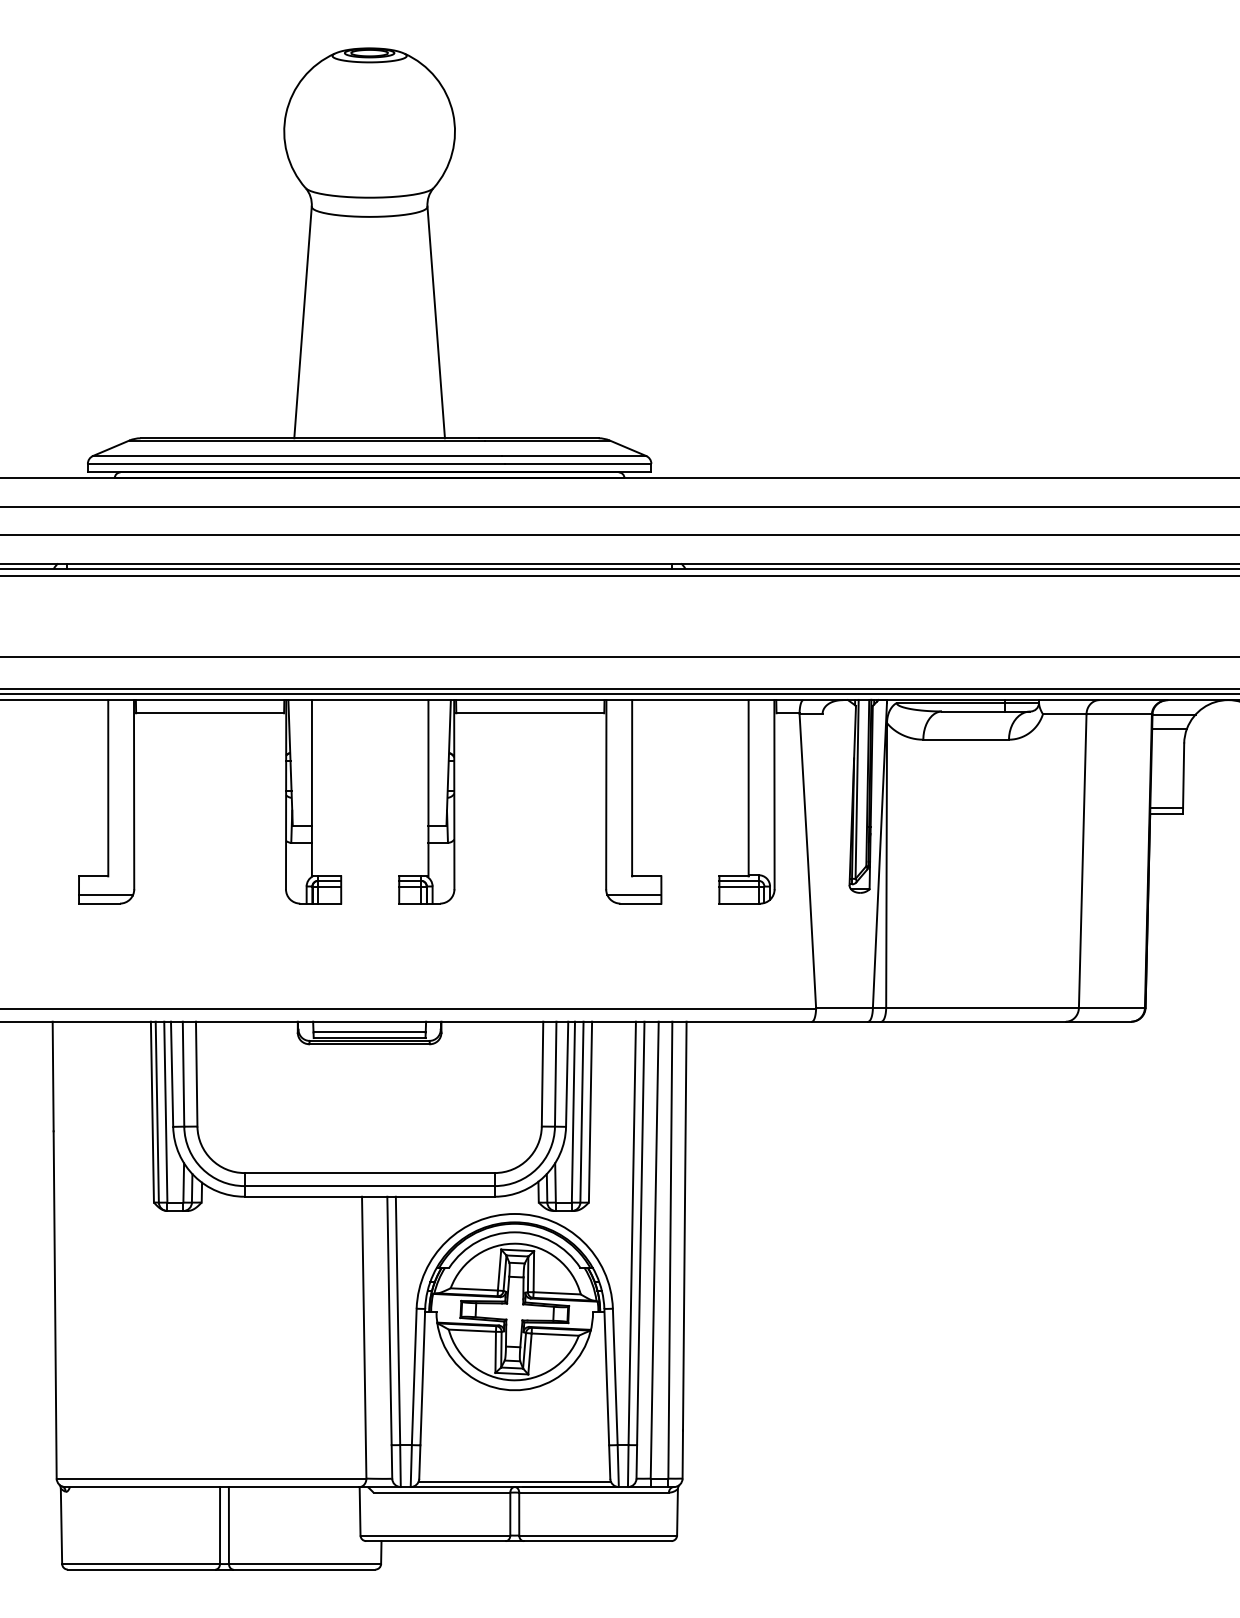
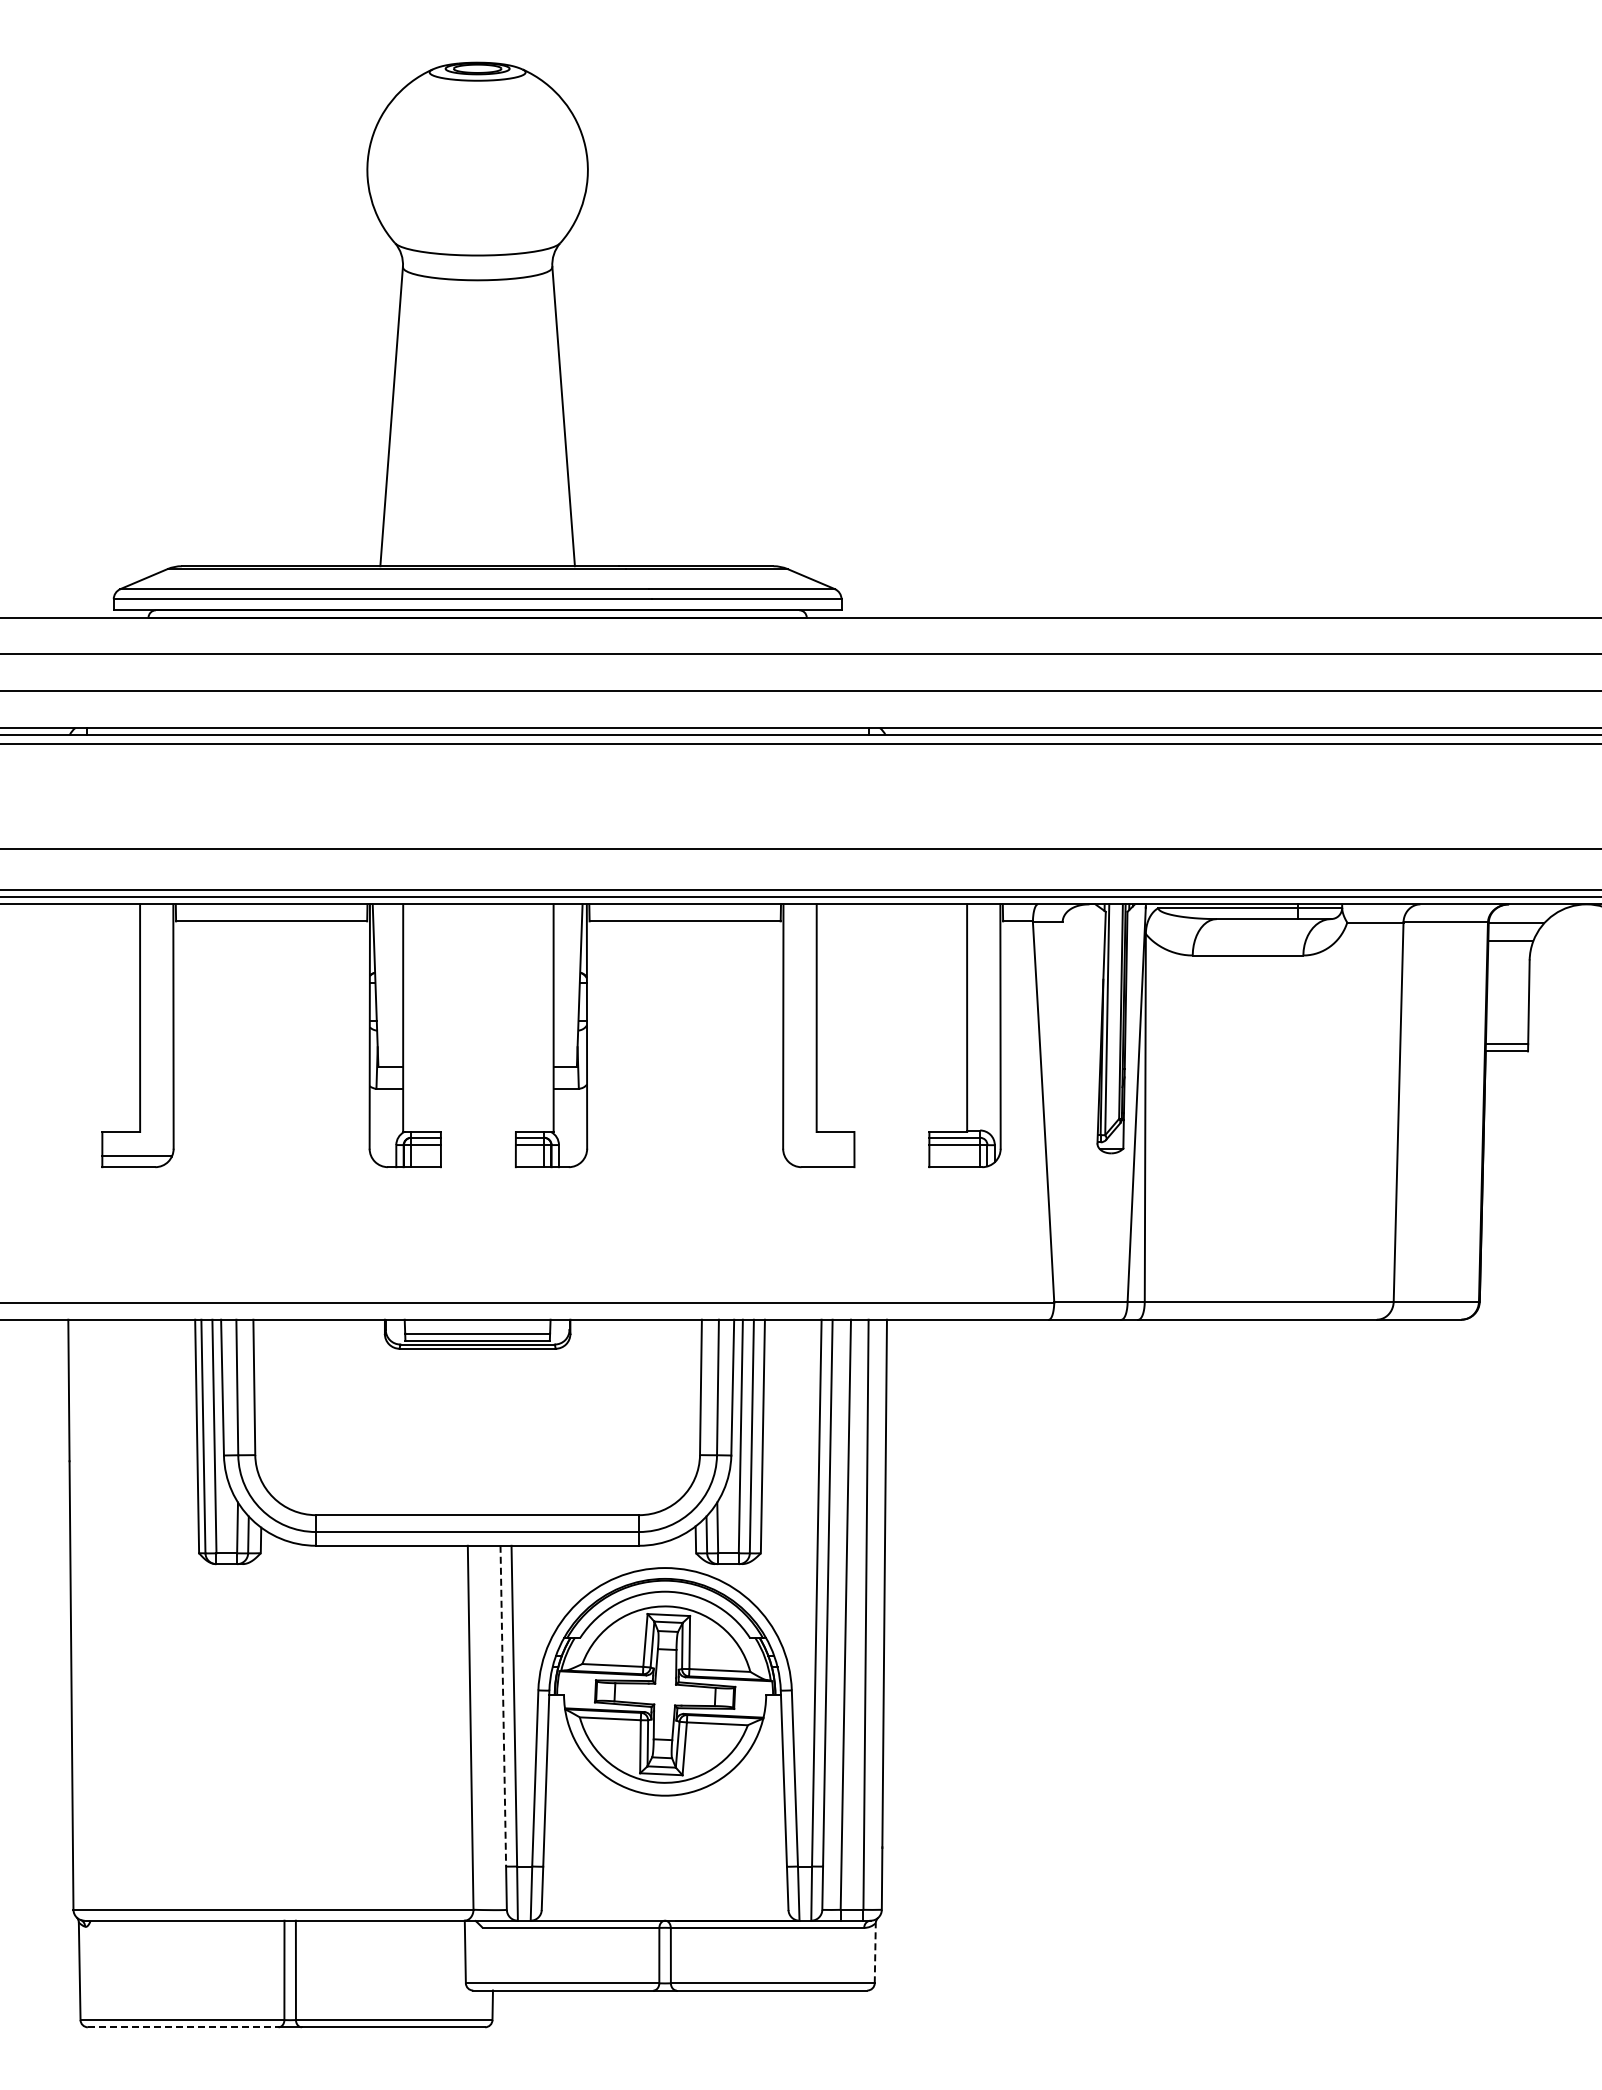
line: (634, 895) -> (819, 1156), removed
line: (389, 1321) -> (503, 1706), solid -> dashed
line: (515, 1481) -> (665, 1913), removed
line: (677, 1511) -> (875, 1952), solid -> dashed
line: (141, 1569) -> (183, 2027), solid -> dashed

